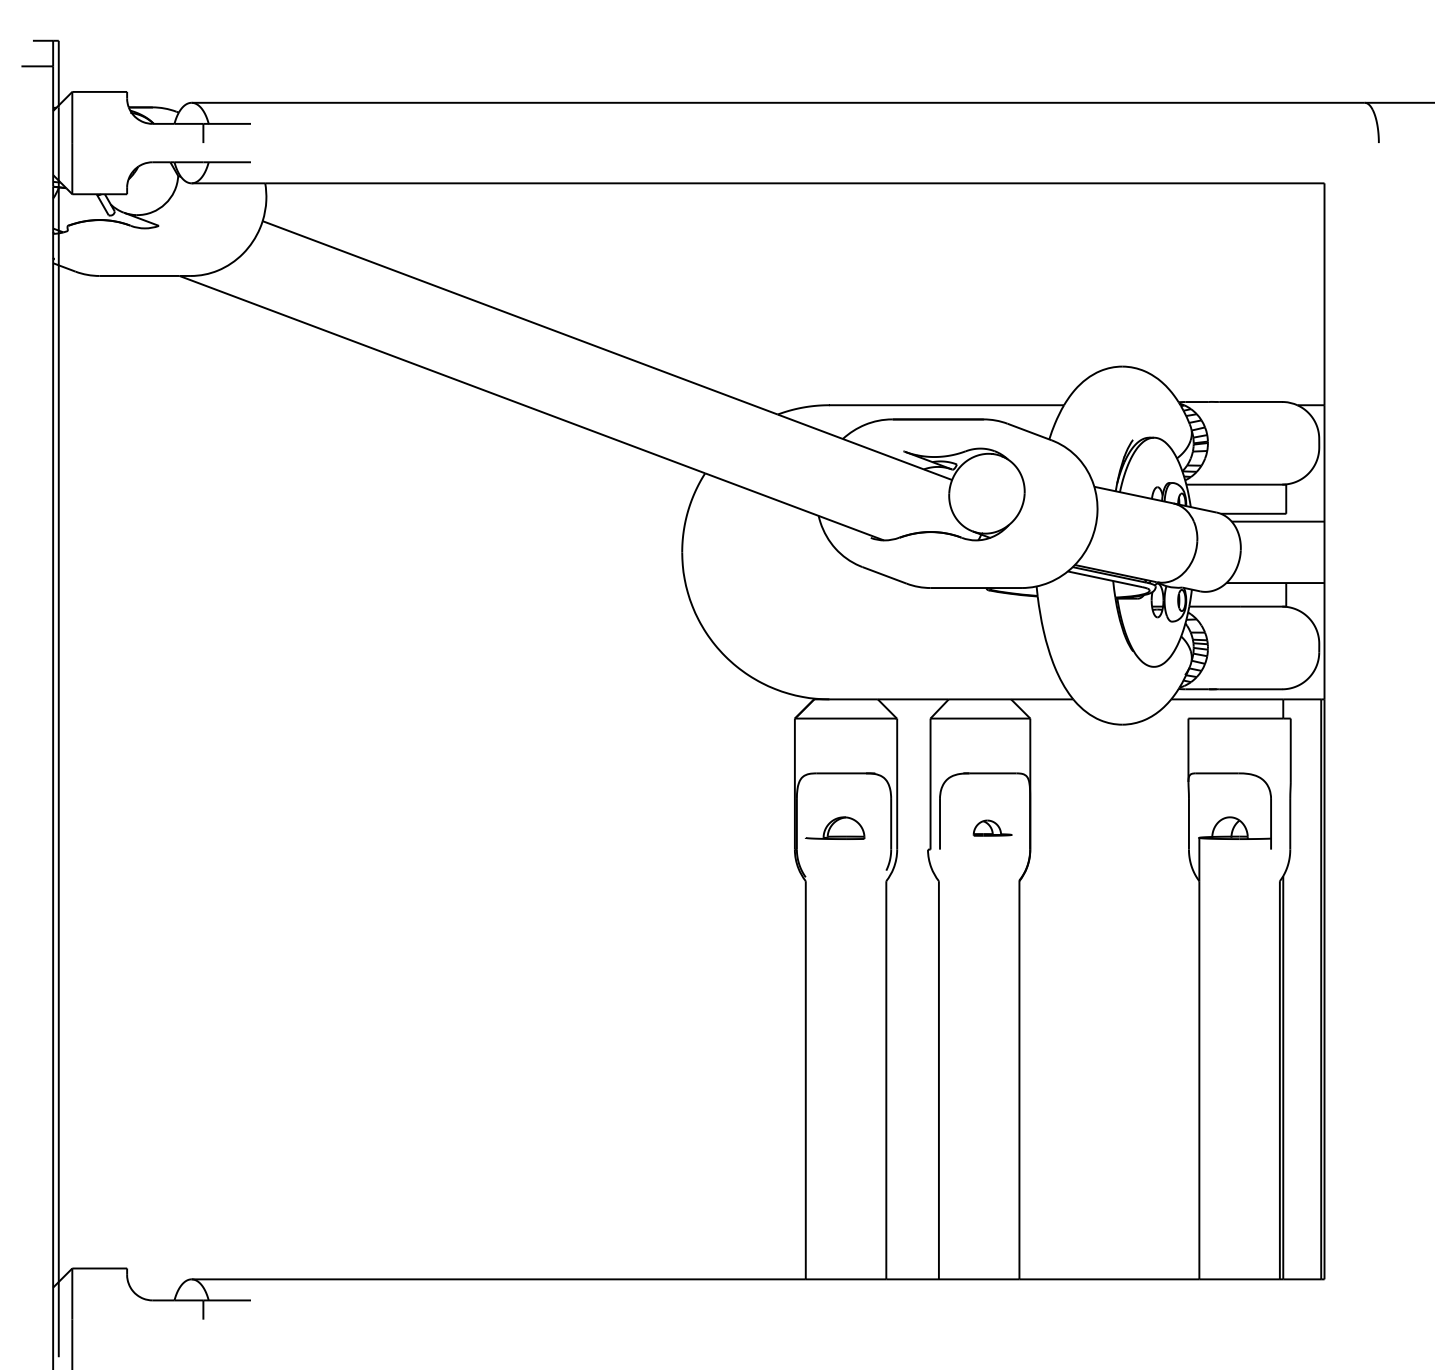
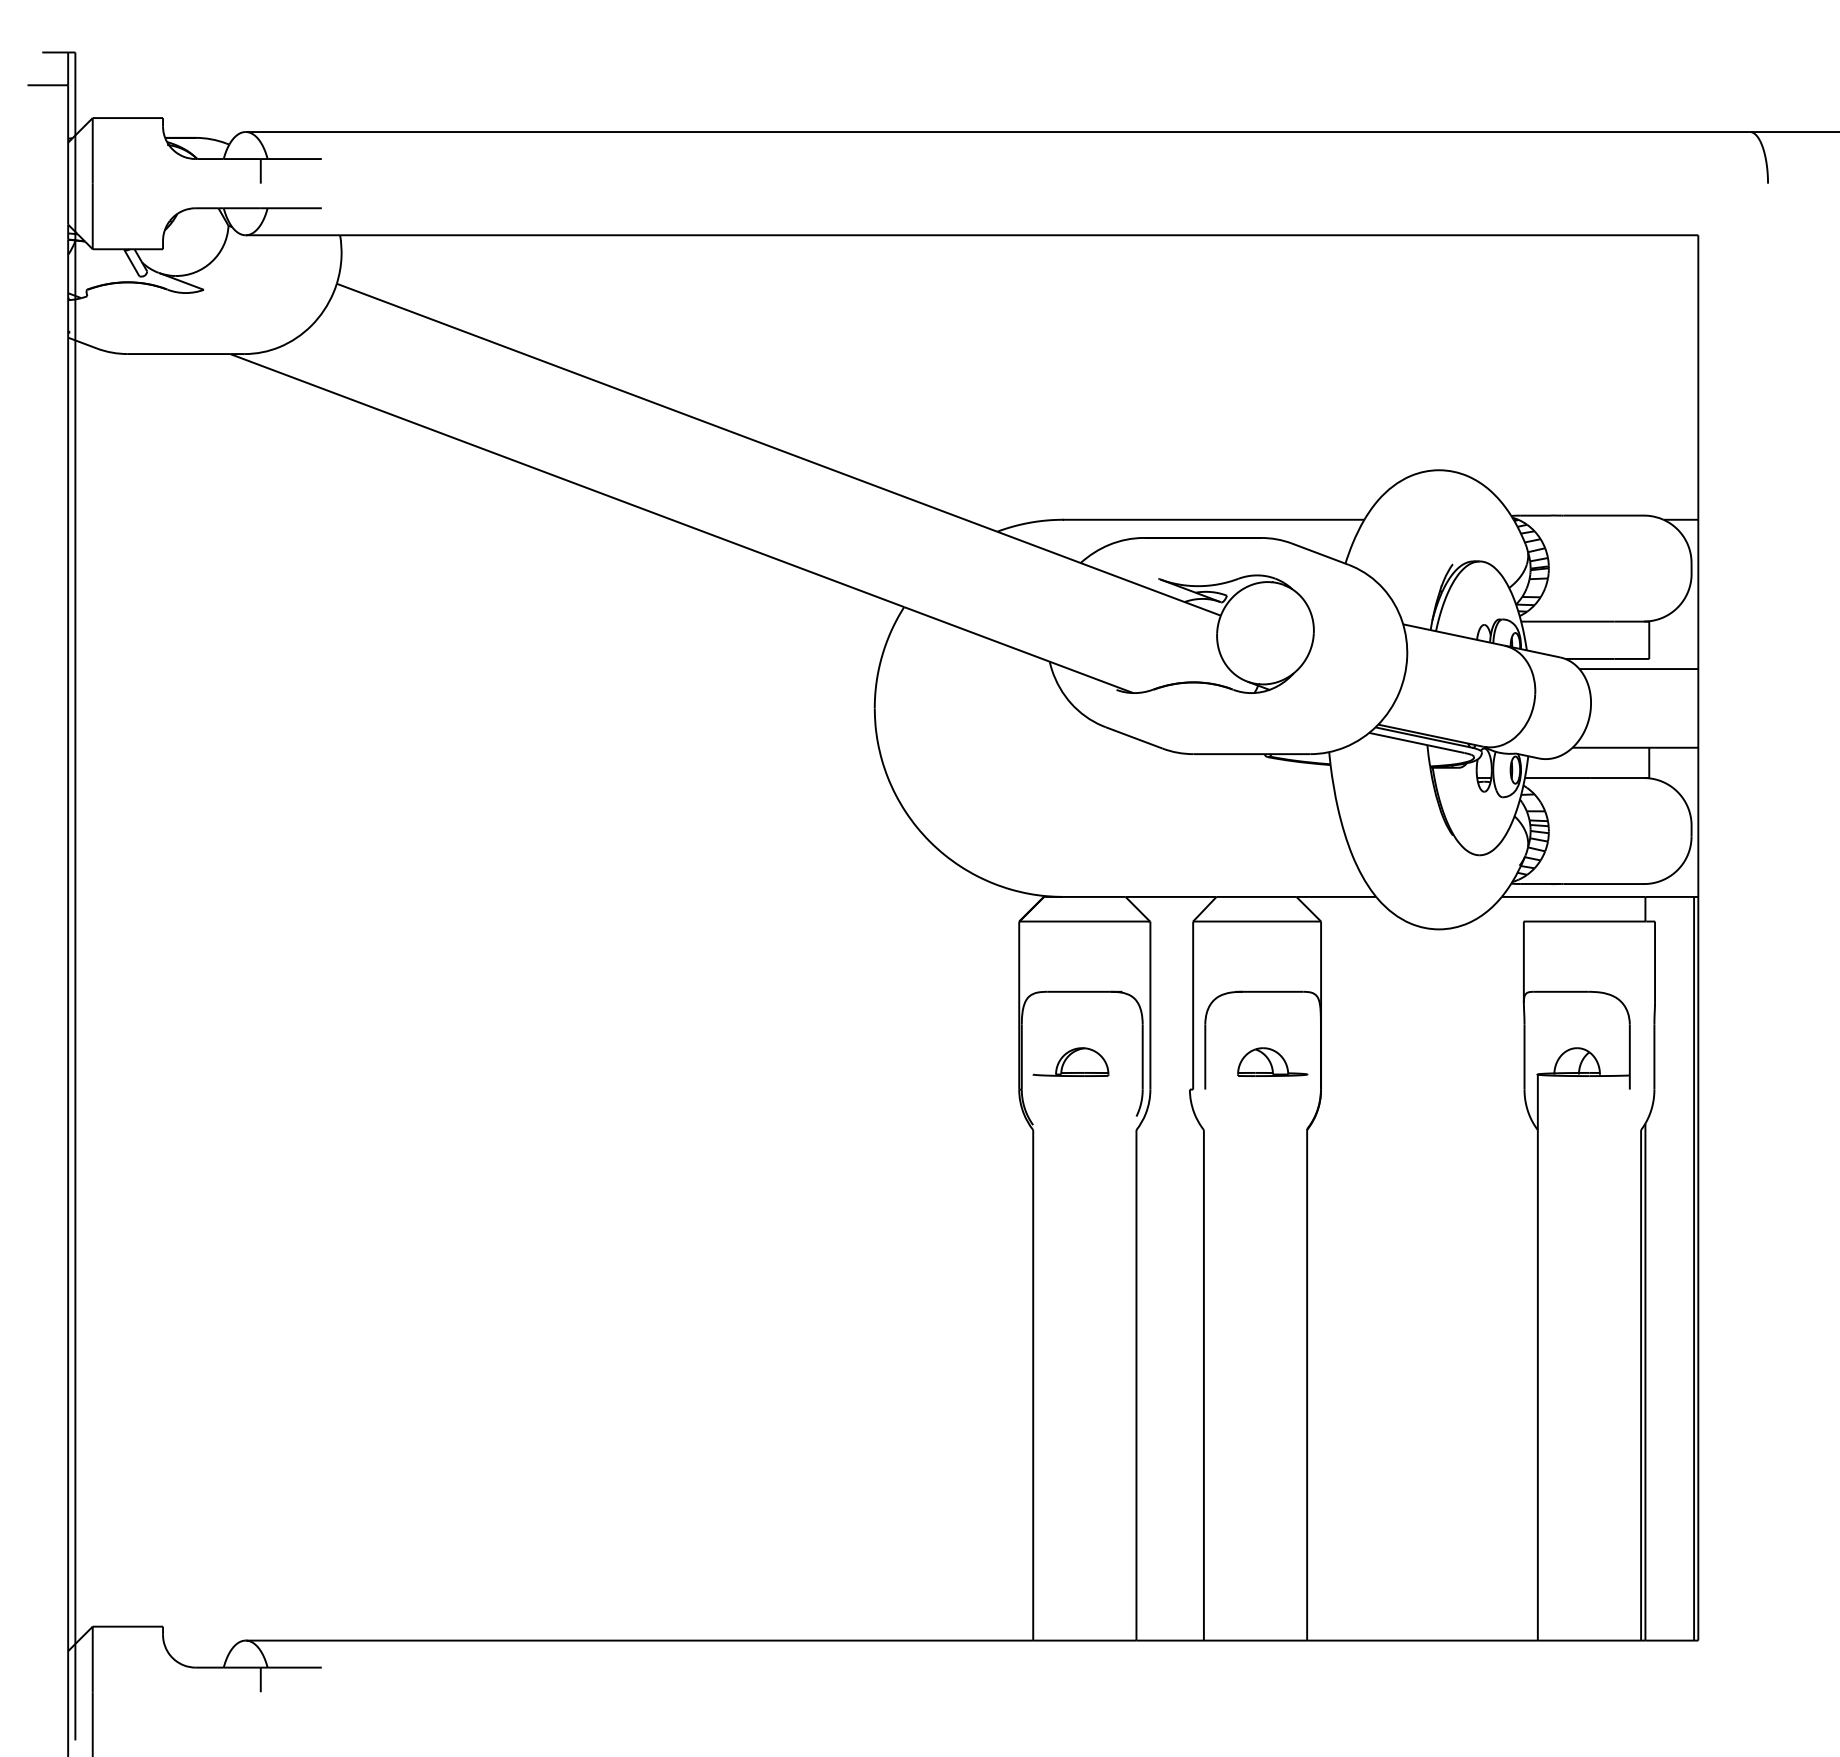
part: (992, 827) -> (1272, 1061), size x1.43

